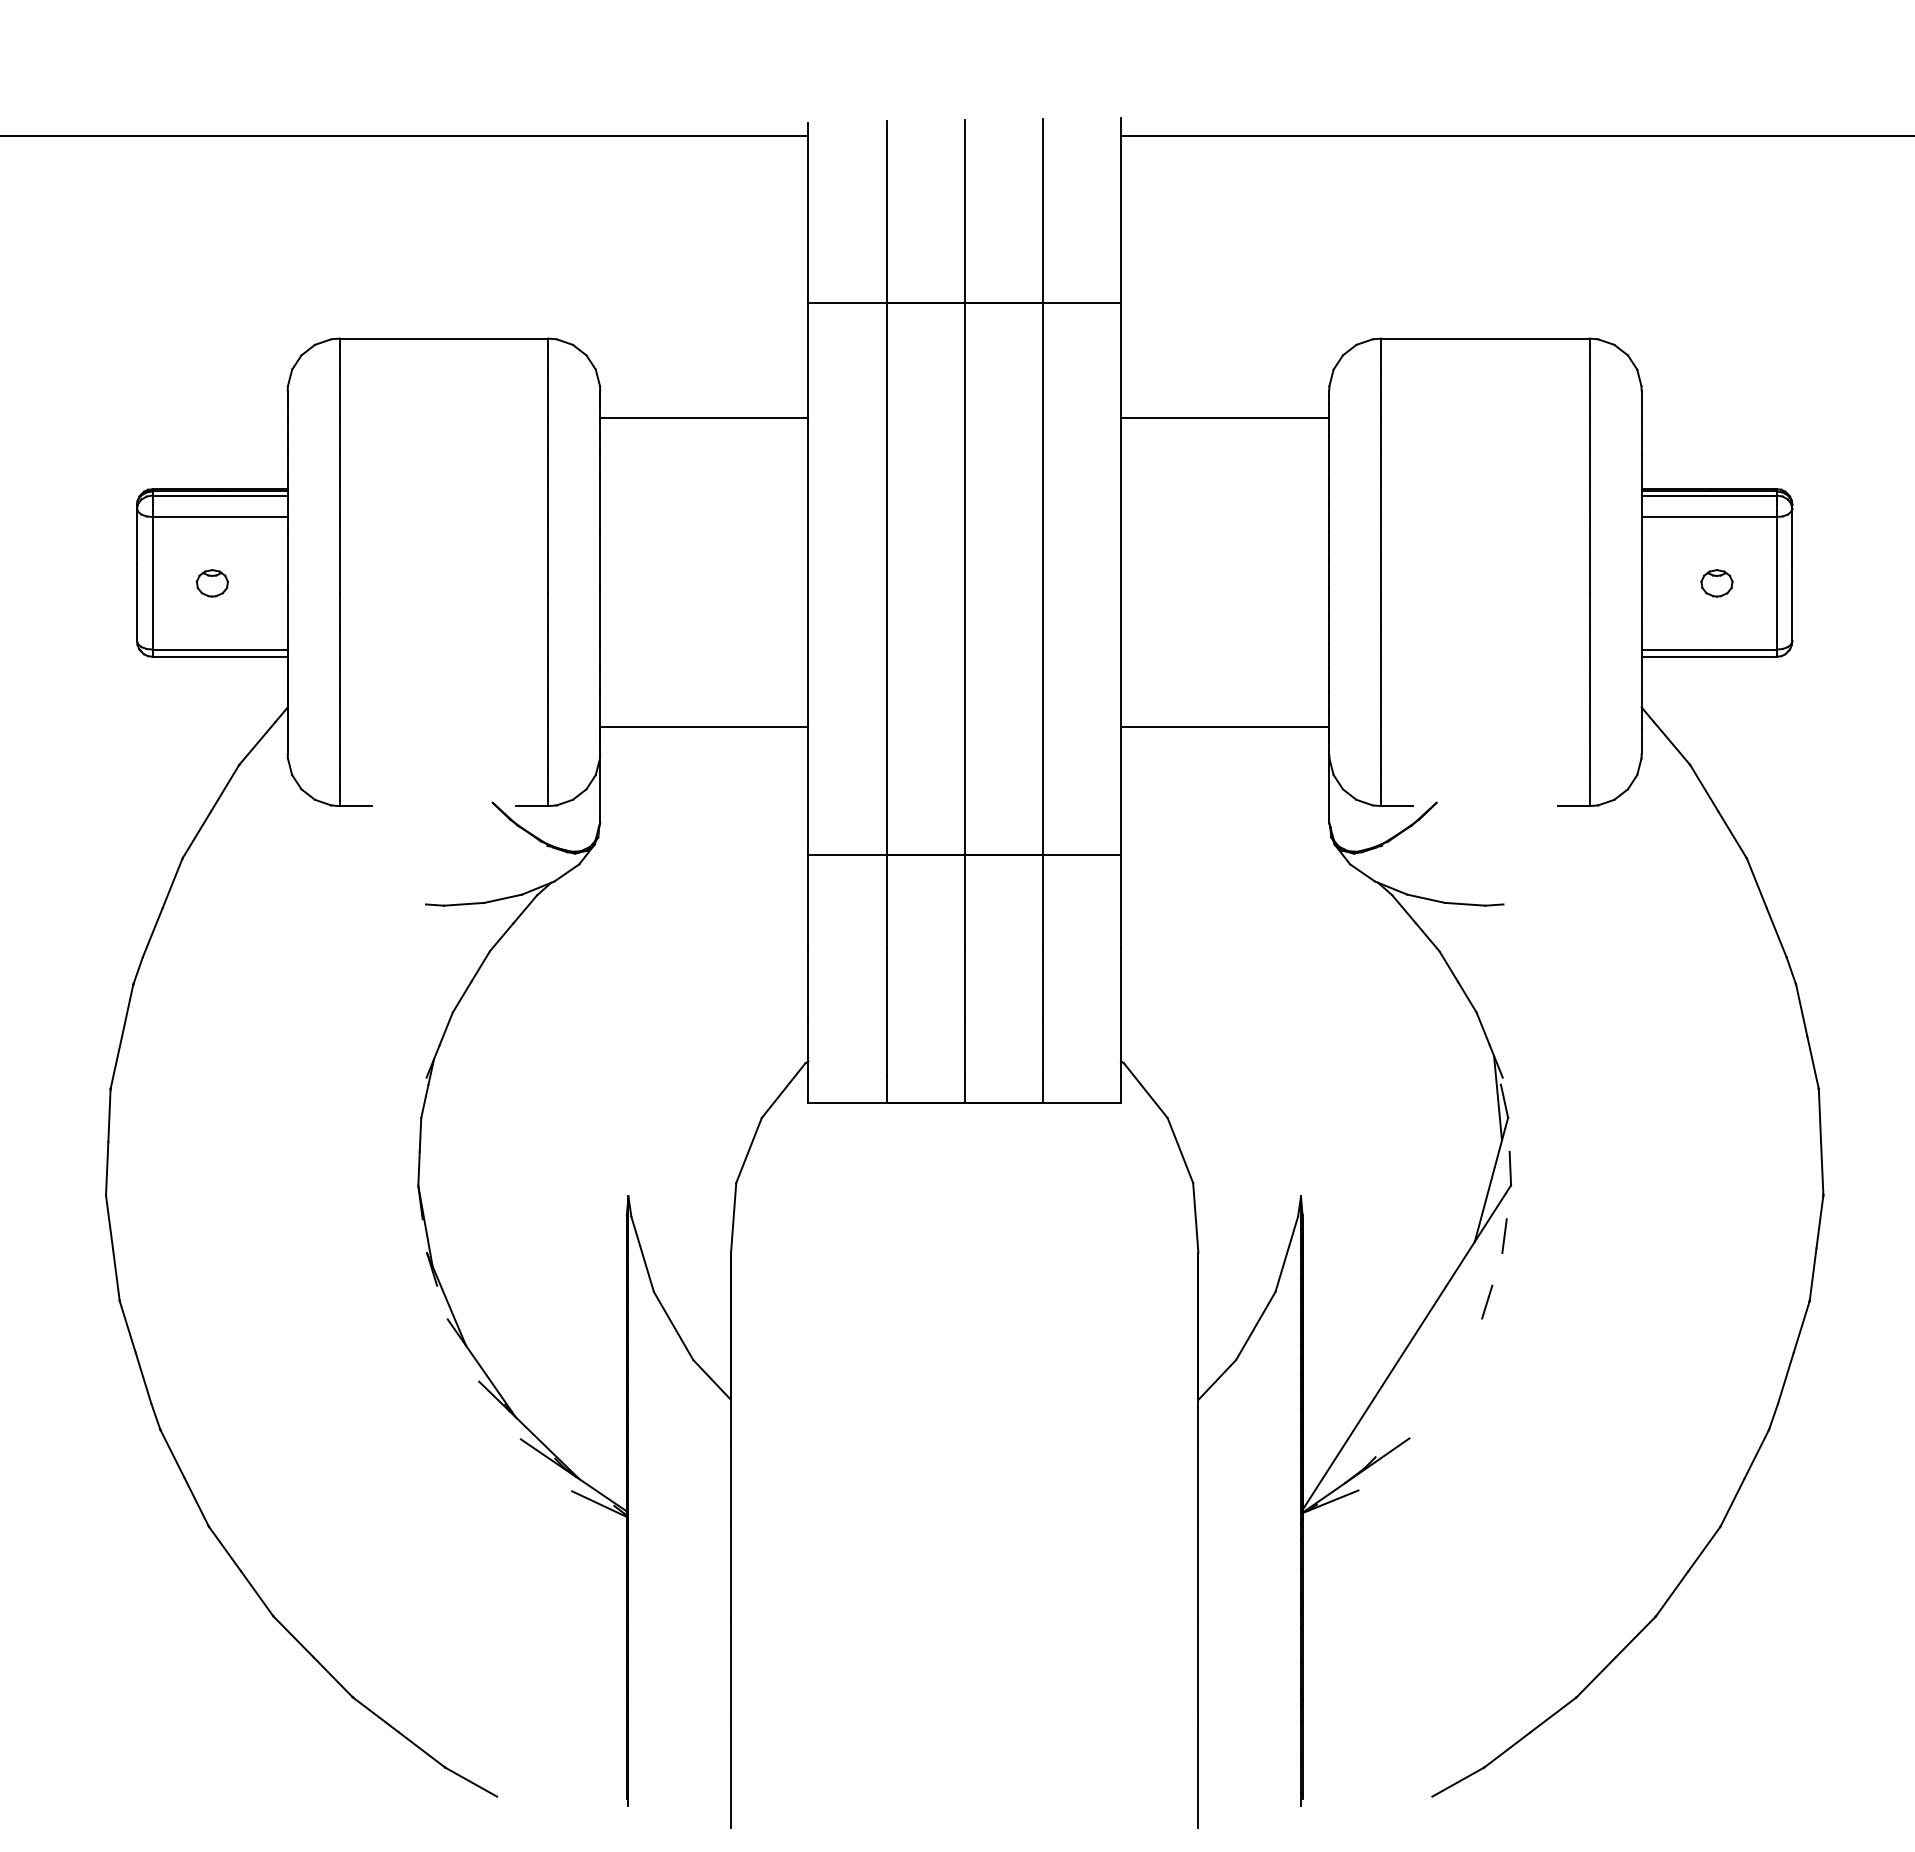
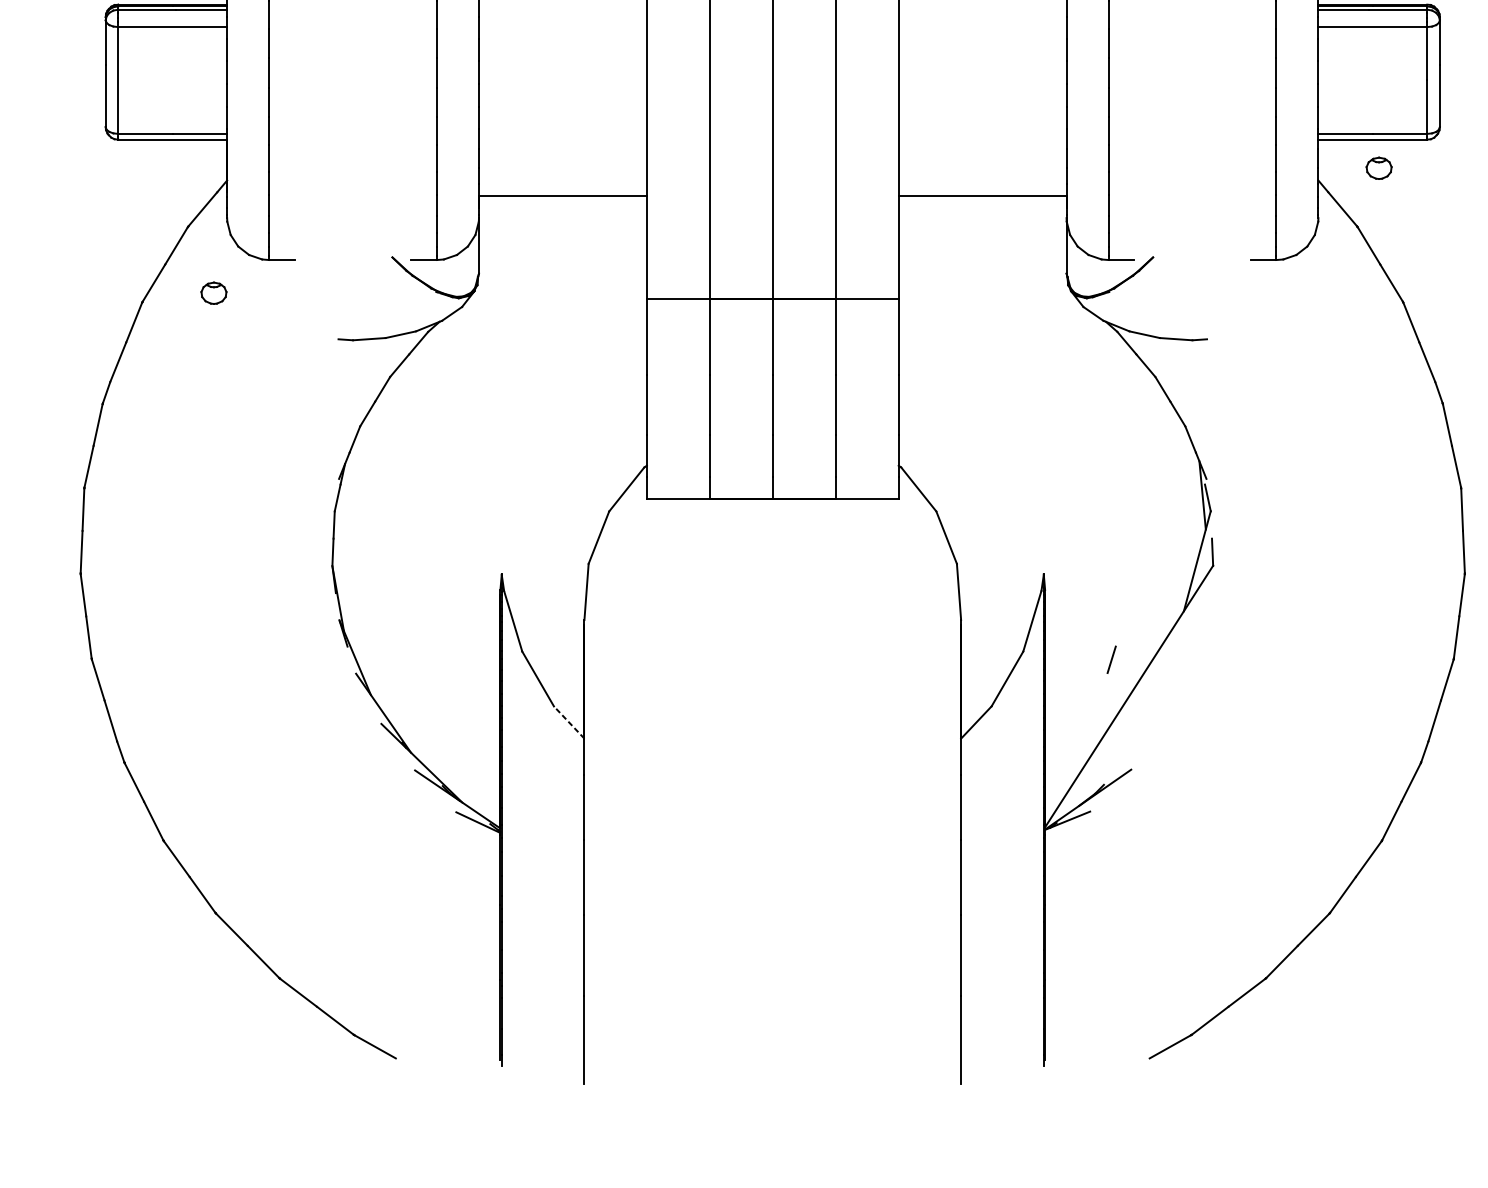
part: (211, 583) -> (213, 293), moved
part: (1716, 583) -> (1378, 168), moved
line: (1504, 1235) -> (1207, 606), removed
line: (1487, 1301) -> (1111, 659), moved
line: (712, 1379) -> (569, 722), solid -> dashed

